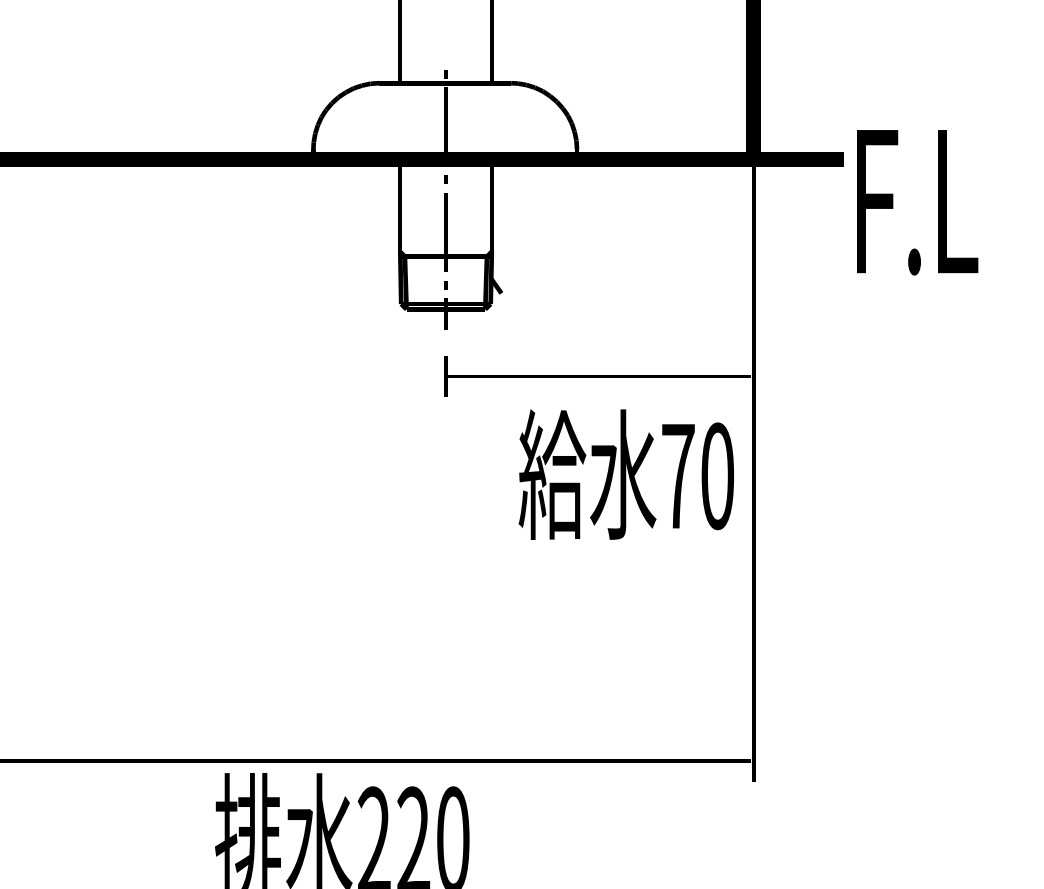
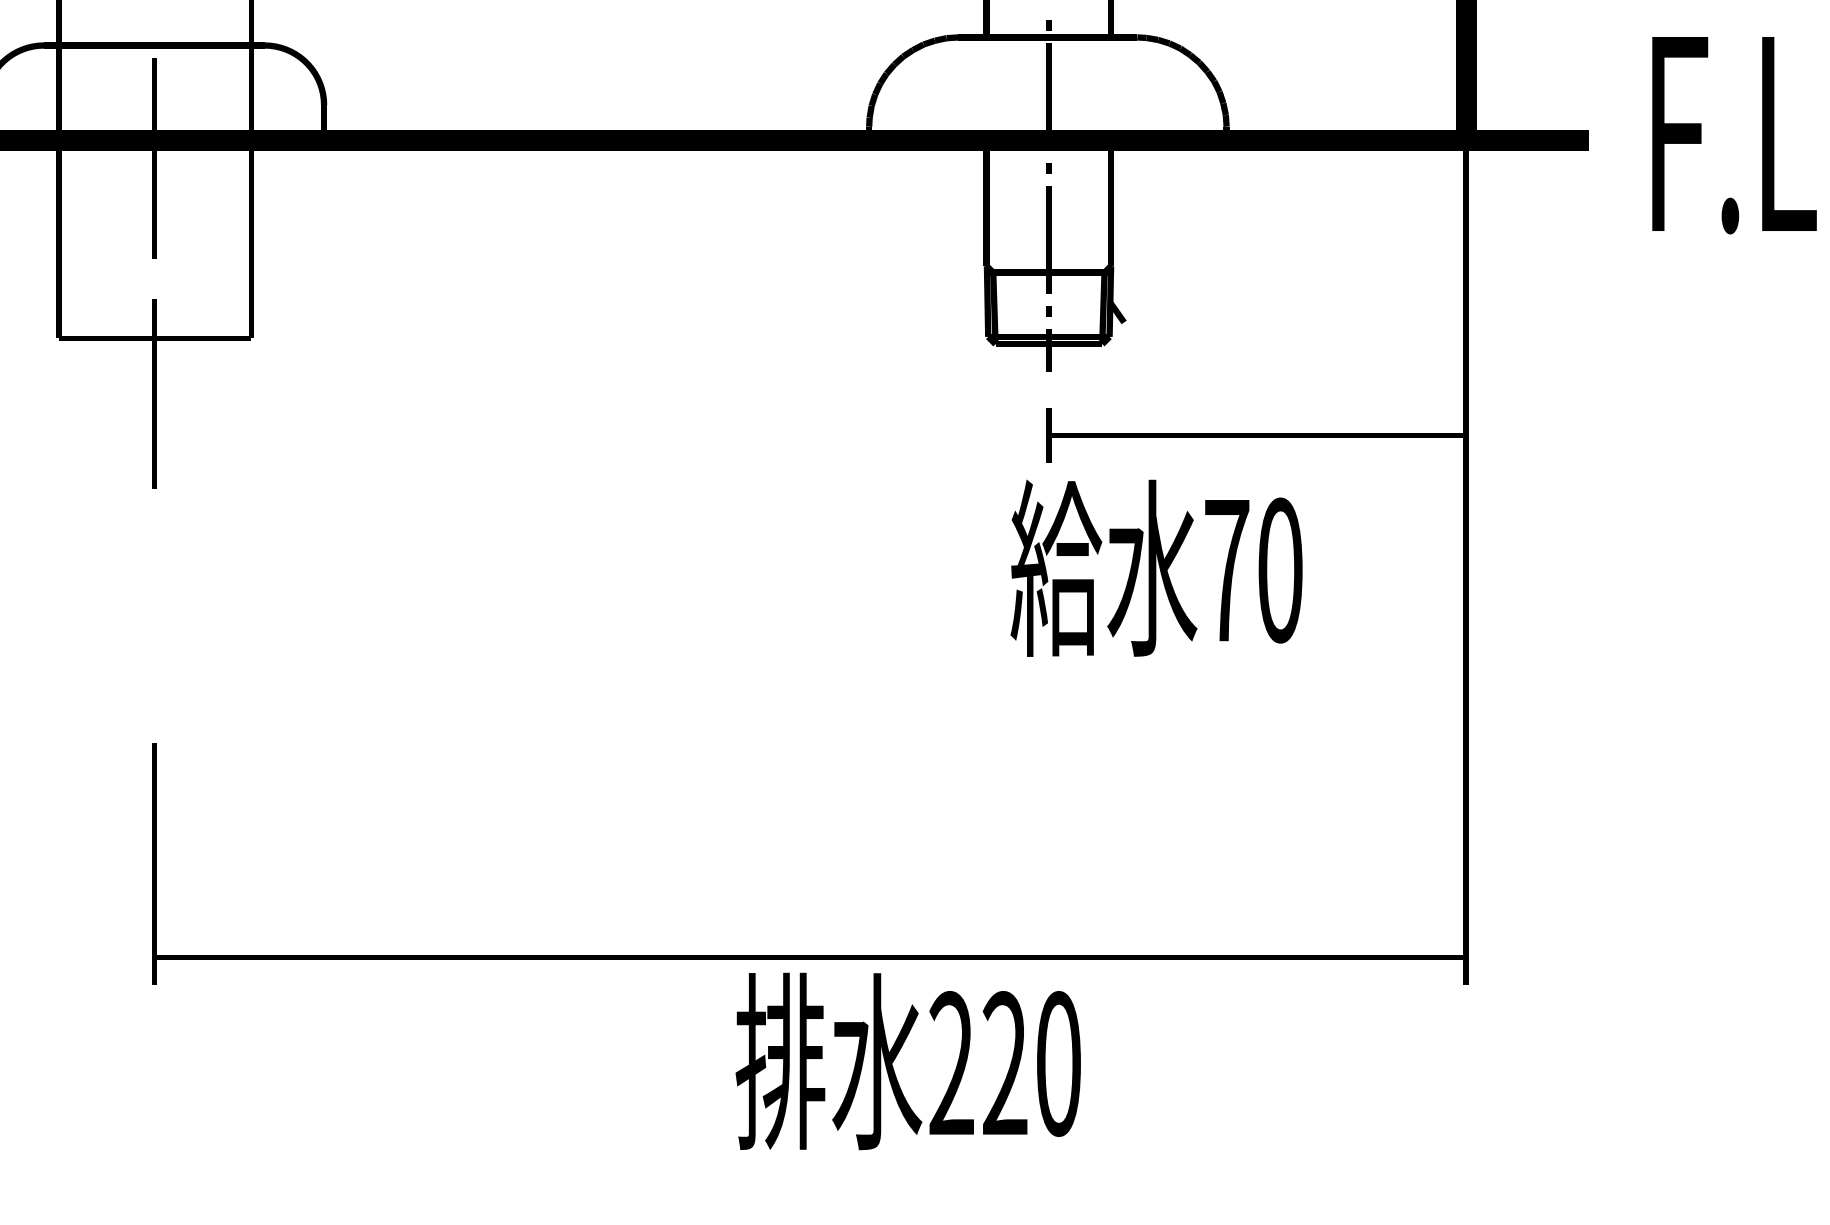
text: (917, 202) -> (1734, 135), moved
text: (626, 474) -> (1156, 567), moved

